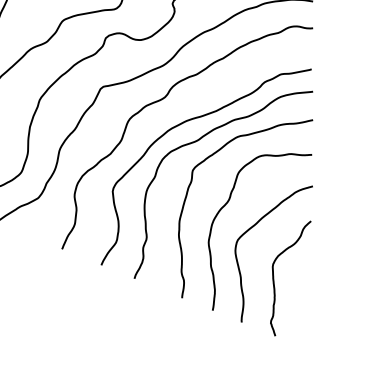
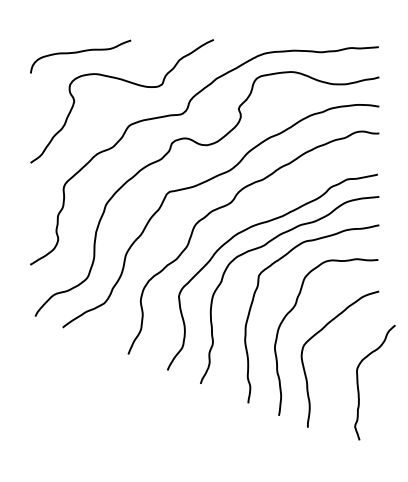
curve: (274, 278) -> (358, 382), moved

